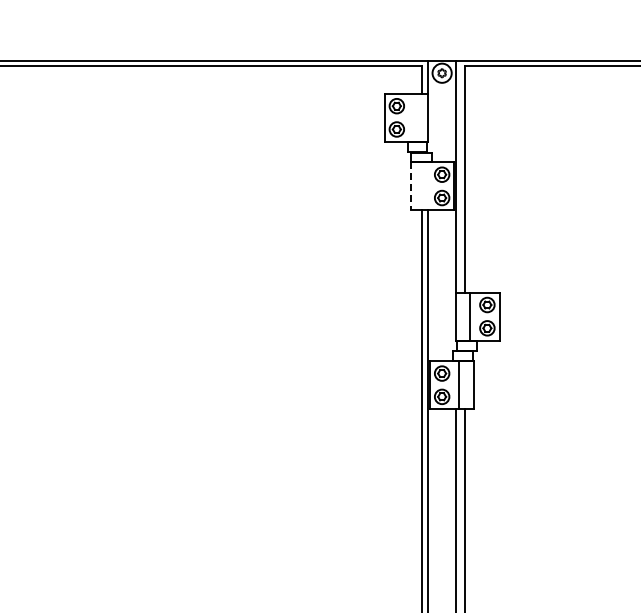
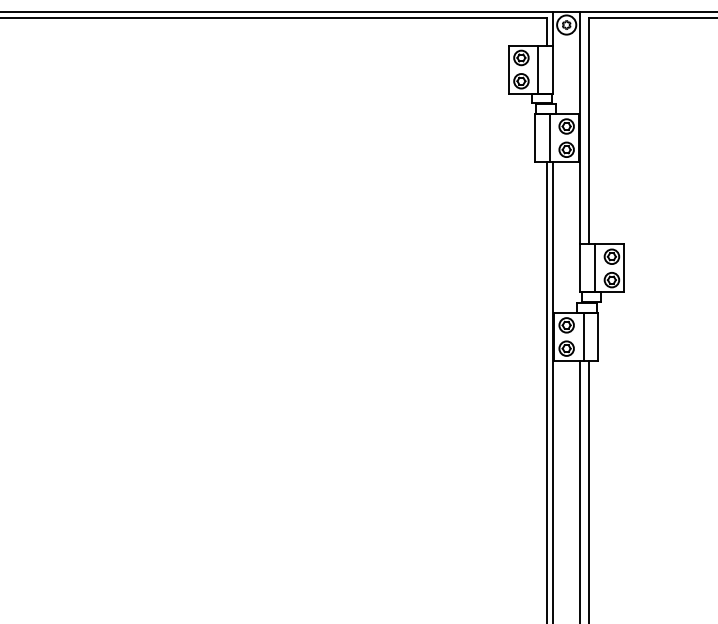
line: (413, 117) -> (538, 69), added
line: (410, 186) -> (535, 138), dashed -> solid
line: (424, 186) -> (549, 138), added

